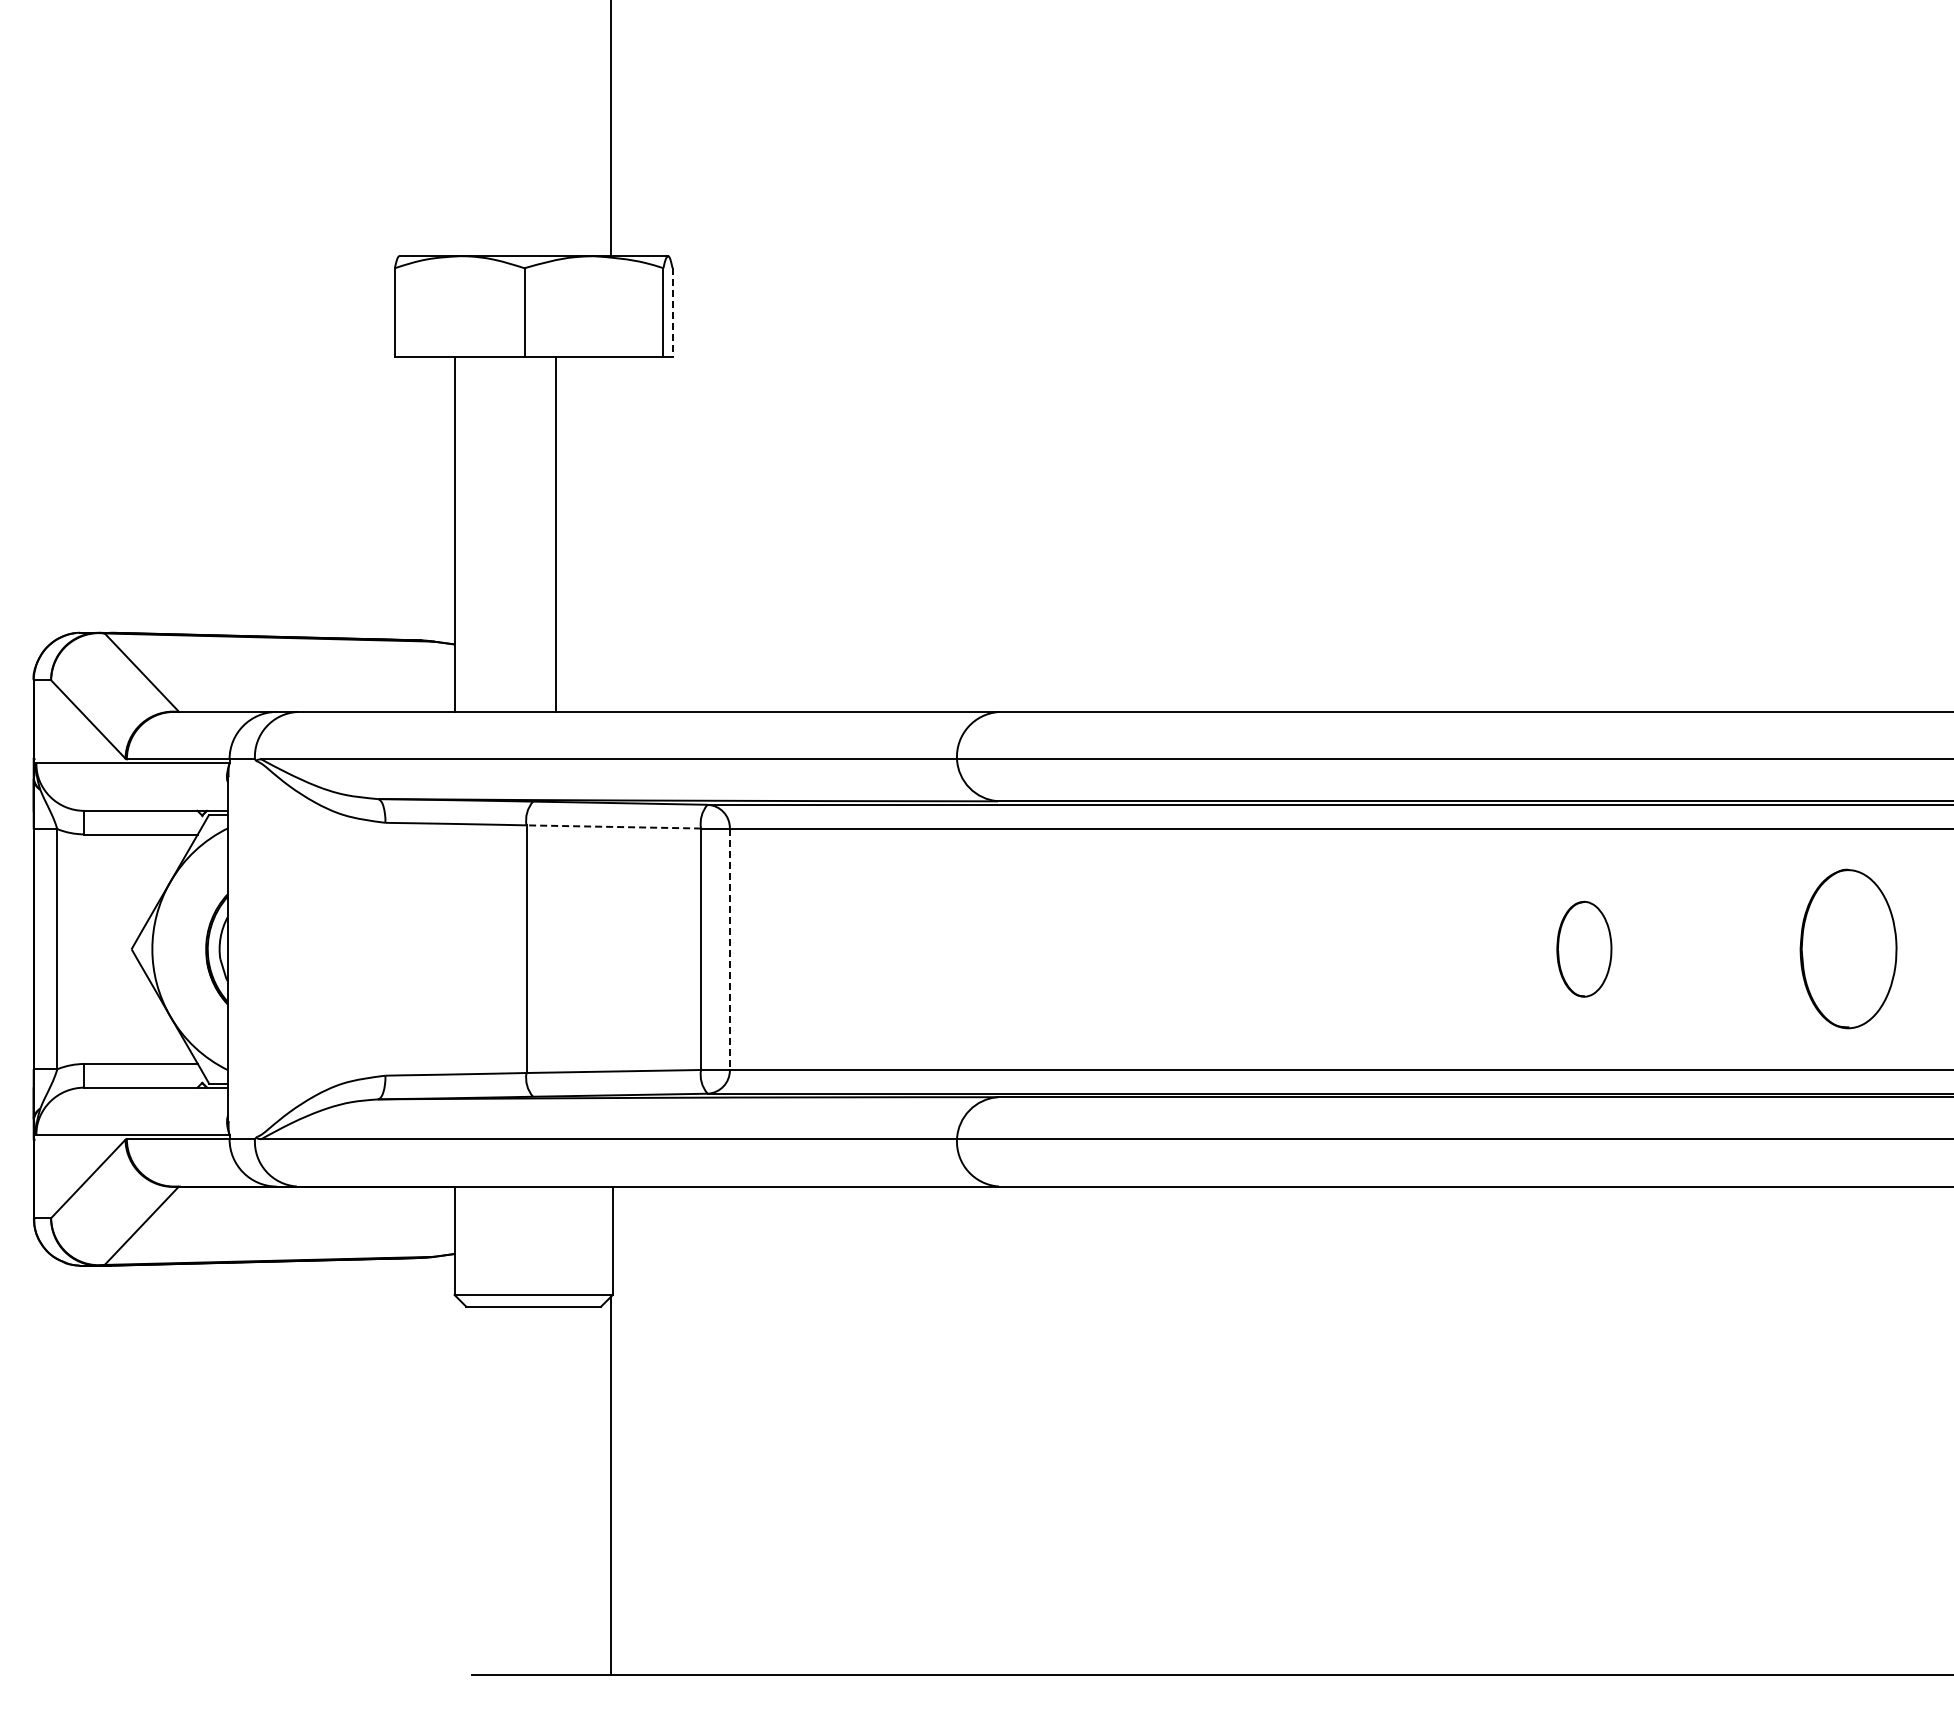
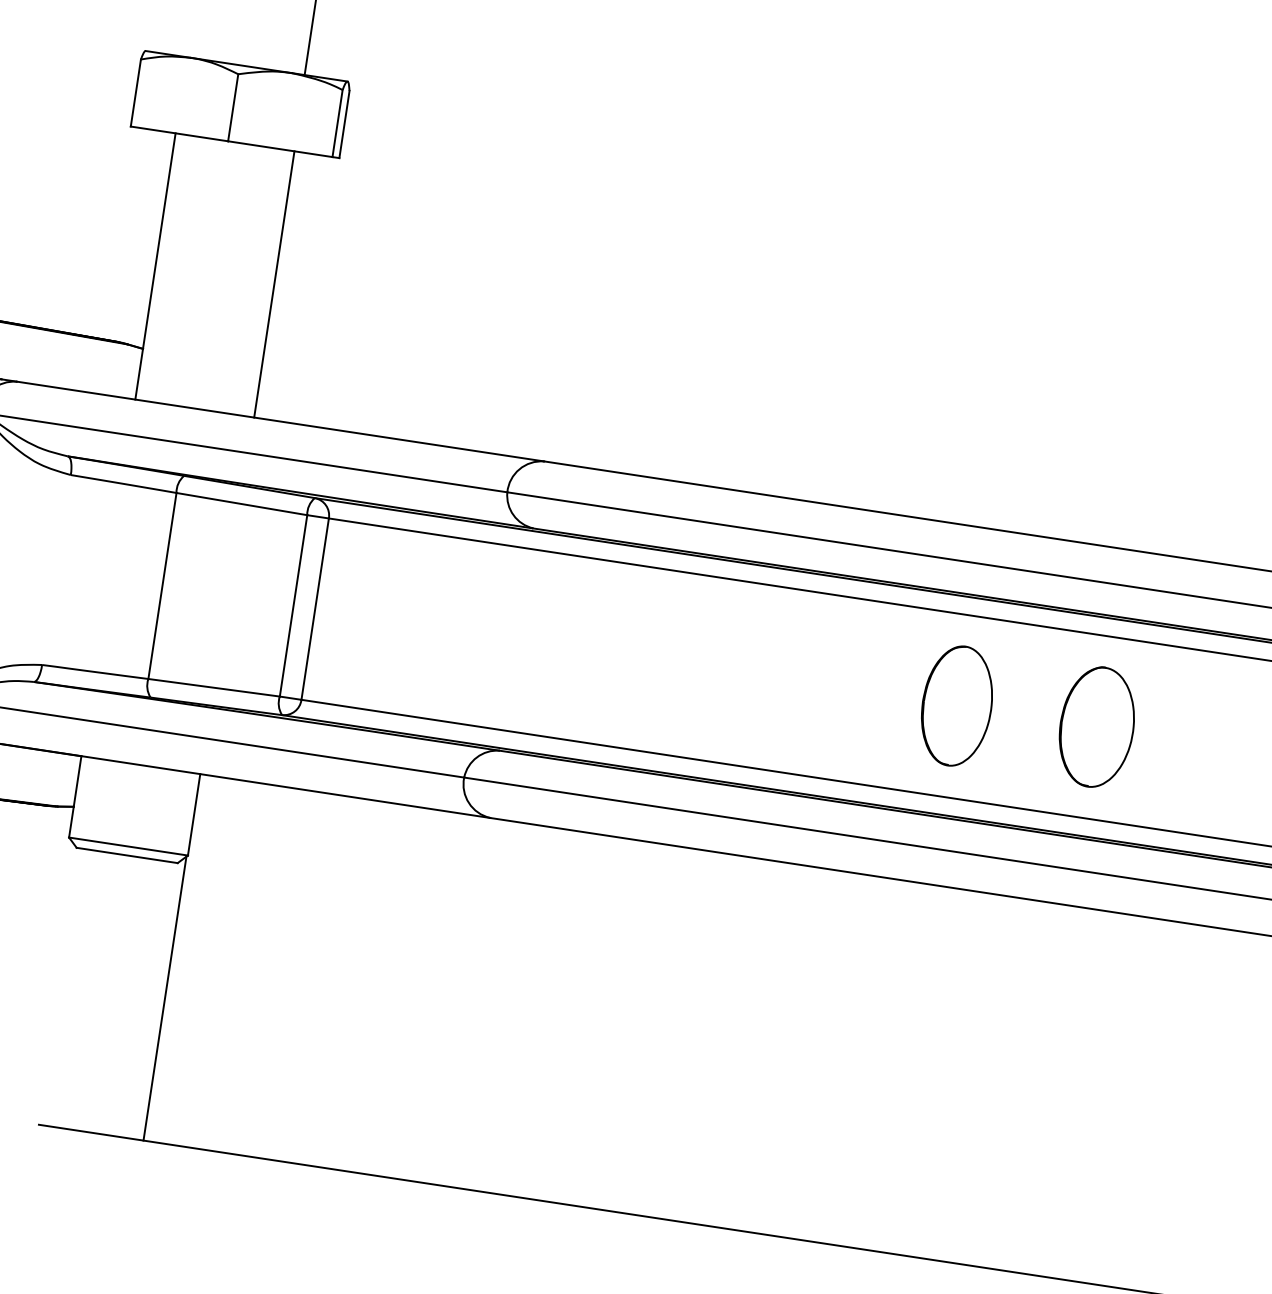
line: (672, 312) -> (344, 124), dashed -> solid
line: (555, 534) -> (274, 284), moved
line: (613, 826) -> (241, 503), dashed -> solid
part: (1848, 948) -> (1096, 726), moved
line: (729, 949) -> (314, 609), dashed -> solid
part: (1584, 949) -> (957, 706), size x1.67

